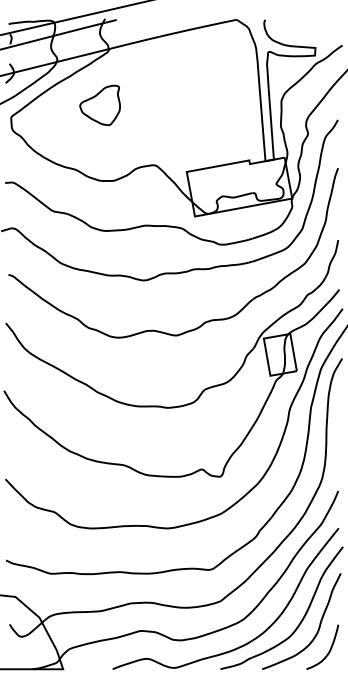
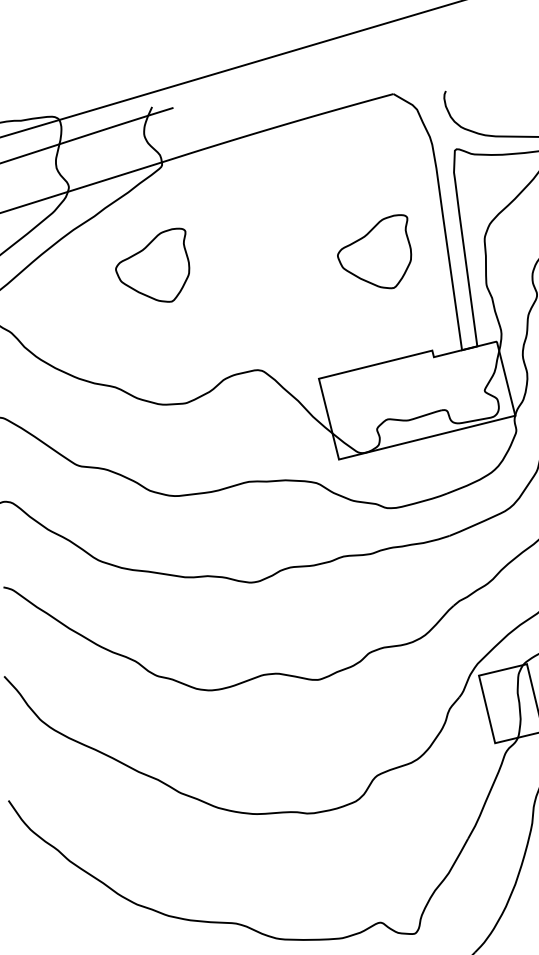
part: (220, 105) -> (373, 253), added

